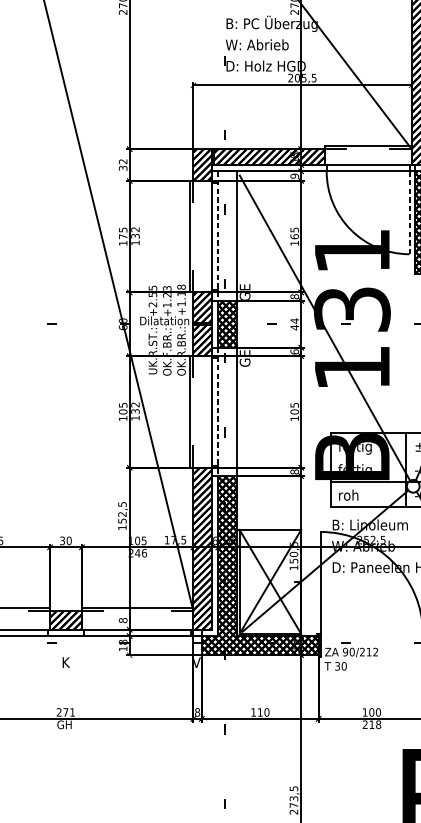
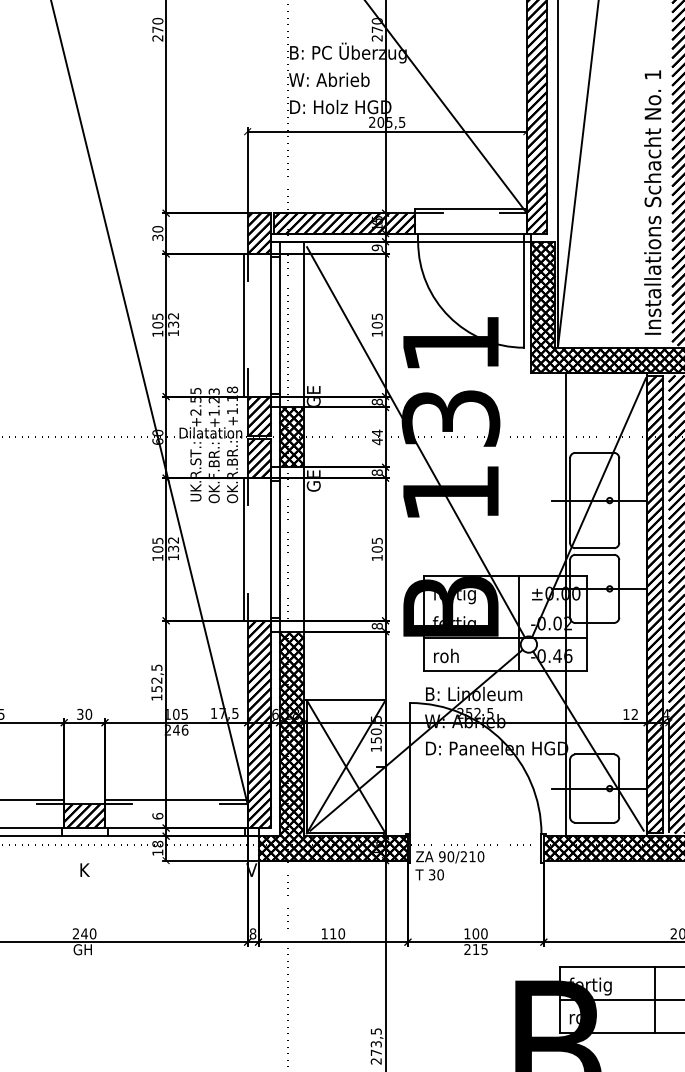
text: (122, 161) -> (157, 229), 32 -> 30
line: (409, 212) -> (524, 294), dashed -> solid
text: (122, 236) -> (157, 325), 175 -> 105
line: (218, 236) -> (279, 324), dashed -> solid
text: (294, 236) -> (376, 324), 165 -> 105
text: (294, 351) -> (376, 472), 6 -> 8
line: (218, 411) -> (279, 549), dashed -> solid
text: (122, 619) -> (157, 815), 8 -> 6
text: (375, 651) -> (480, 856), 90/212 -> 90/210
text: (68, 712) -> (88, 933), 271 -> 240
text: (378, 724) -> (484, 949), 218 -> 215

